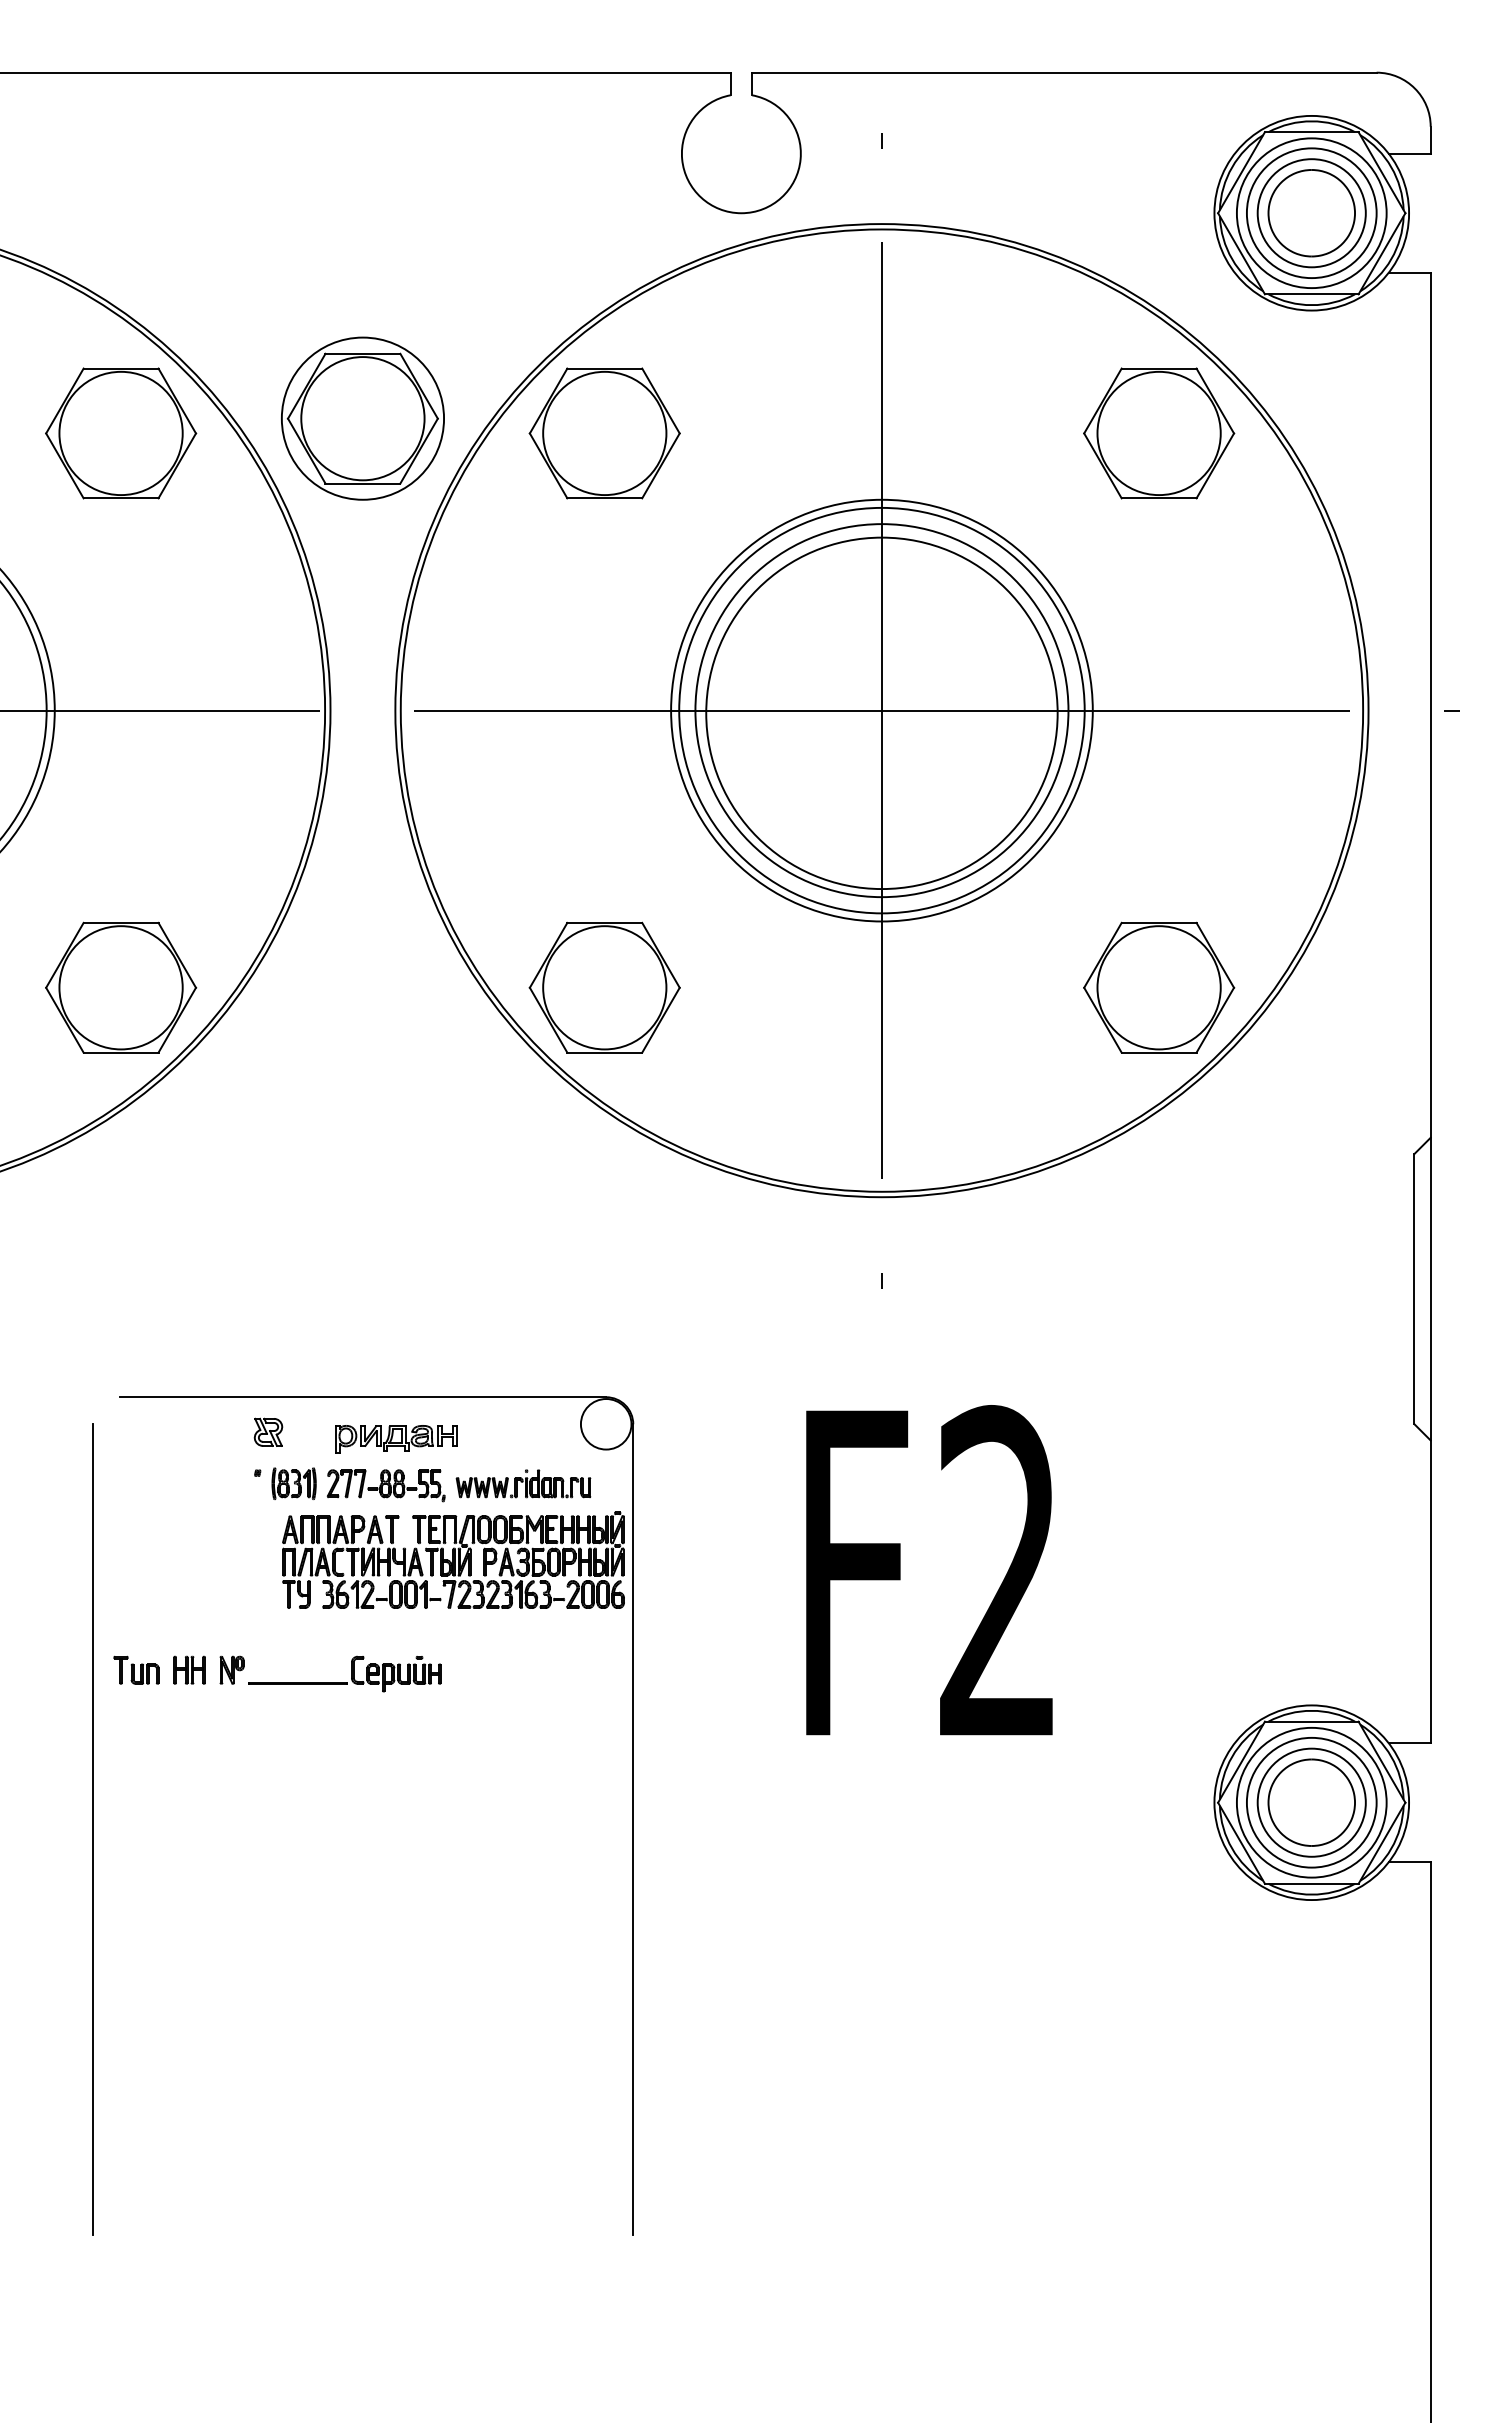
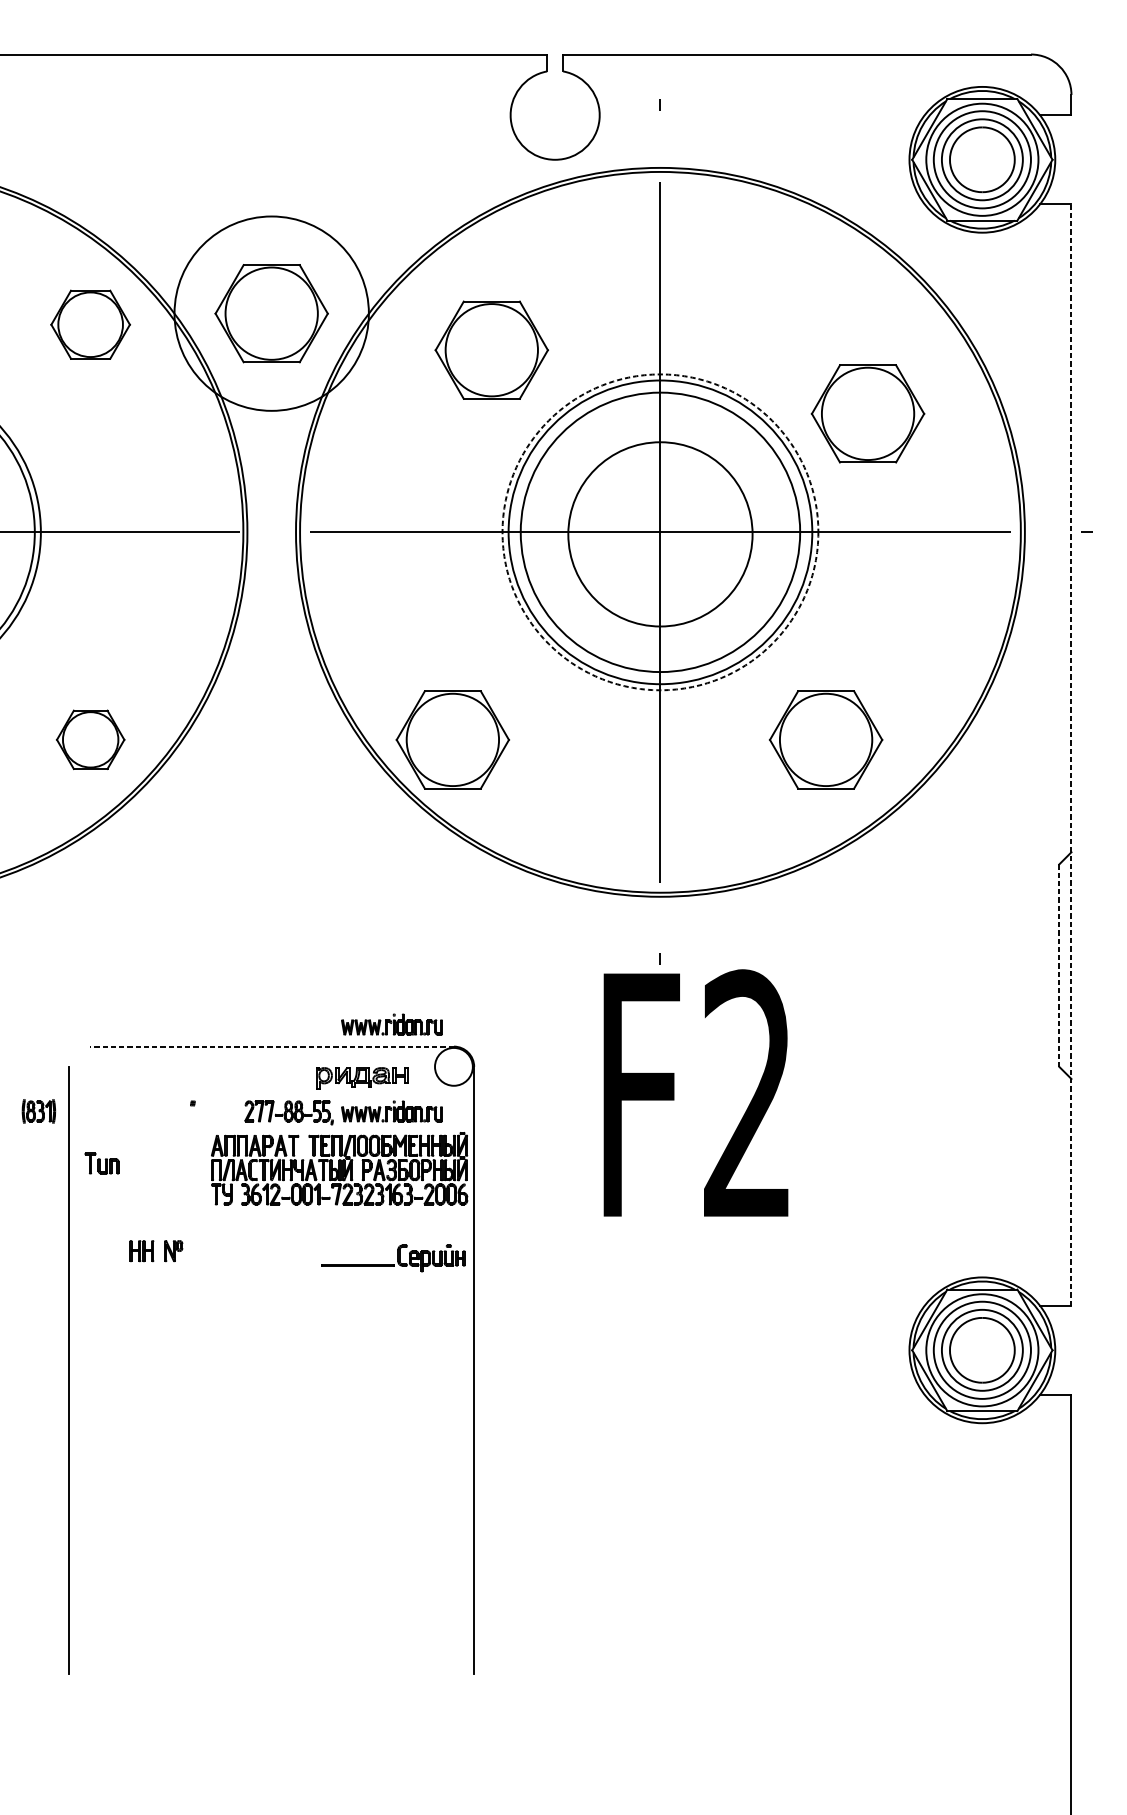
circle: (362, 418) -> (271, 313), size x1.6
part: (121, 433) -> (90, 324), size x0.7
part: (604, 433) -> (491, 350), moved
part: (1159, 433) -> (868, 413), moved
circle: (881, 710) -> (660, 532), solid -> dashed
circle: (881, 713) -> (660, 534), size x0.7
part: (121, 987) -> (90, 739), size x0.6
part: (1159, 987) -> (826, 739), moved
line: (1430, 1007) -> (1071, 754), solid -> dashed
line: (1414, 1289) -> (1059, 965), solid -> dashed
part: (523, 1367) -> (391, 1024), added
line: (362, 1397) -> (271, 1046), solid -> dashed
part: (268, 1431) -> (200, 1072), removed
part: (396, 1439) -> (362, 1078), moved
part: (293, 1483) -> (38, 1111), moved
text: (929, 1570) -> (696, 1093), moved
part: (136, 1669) -> (102, 1162), moved
part: (351, 1673) -> (397, 1258), moved

